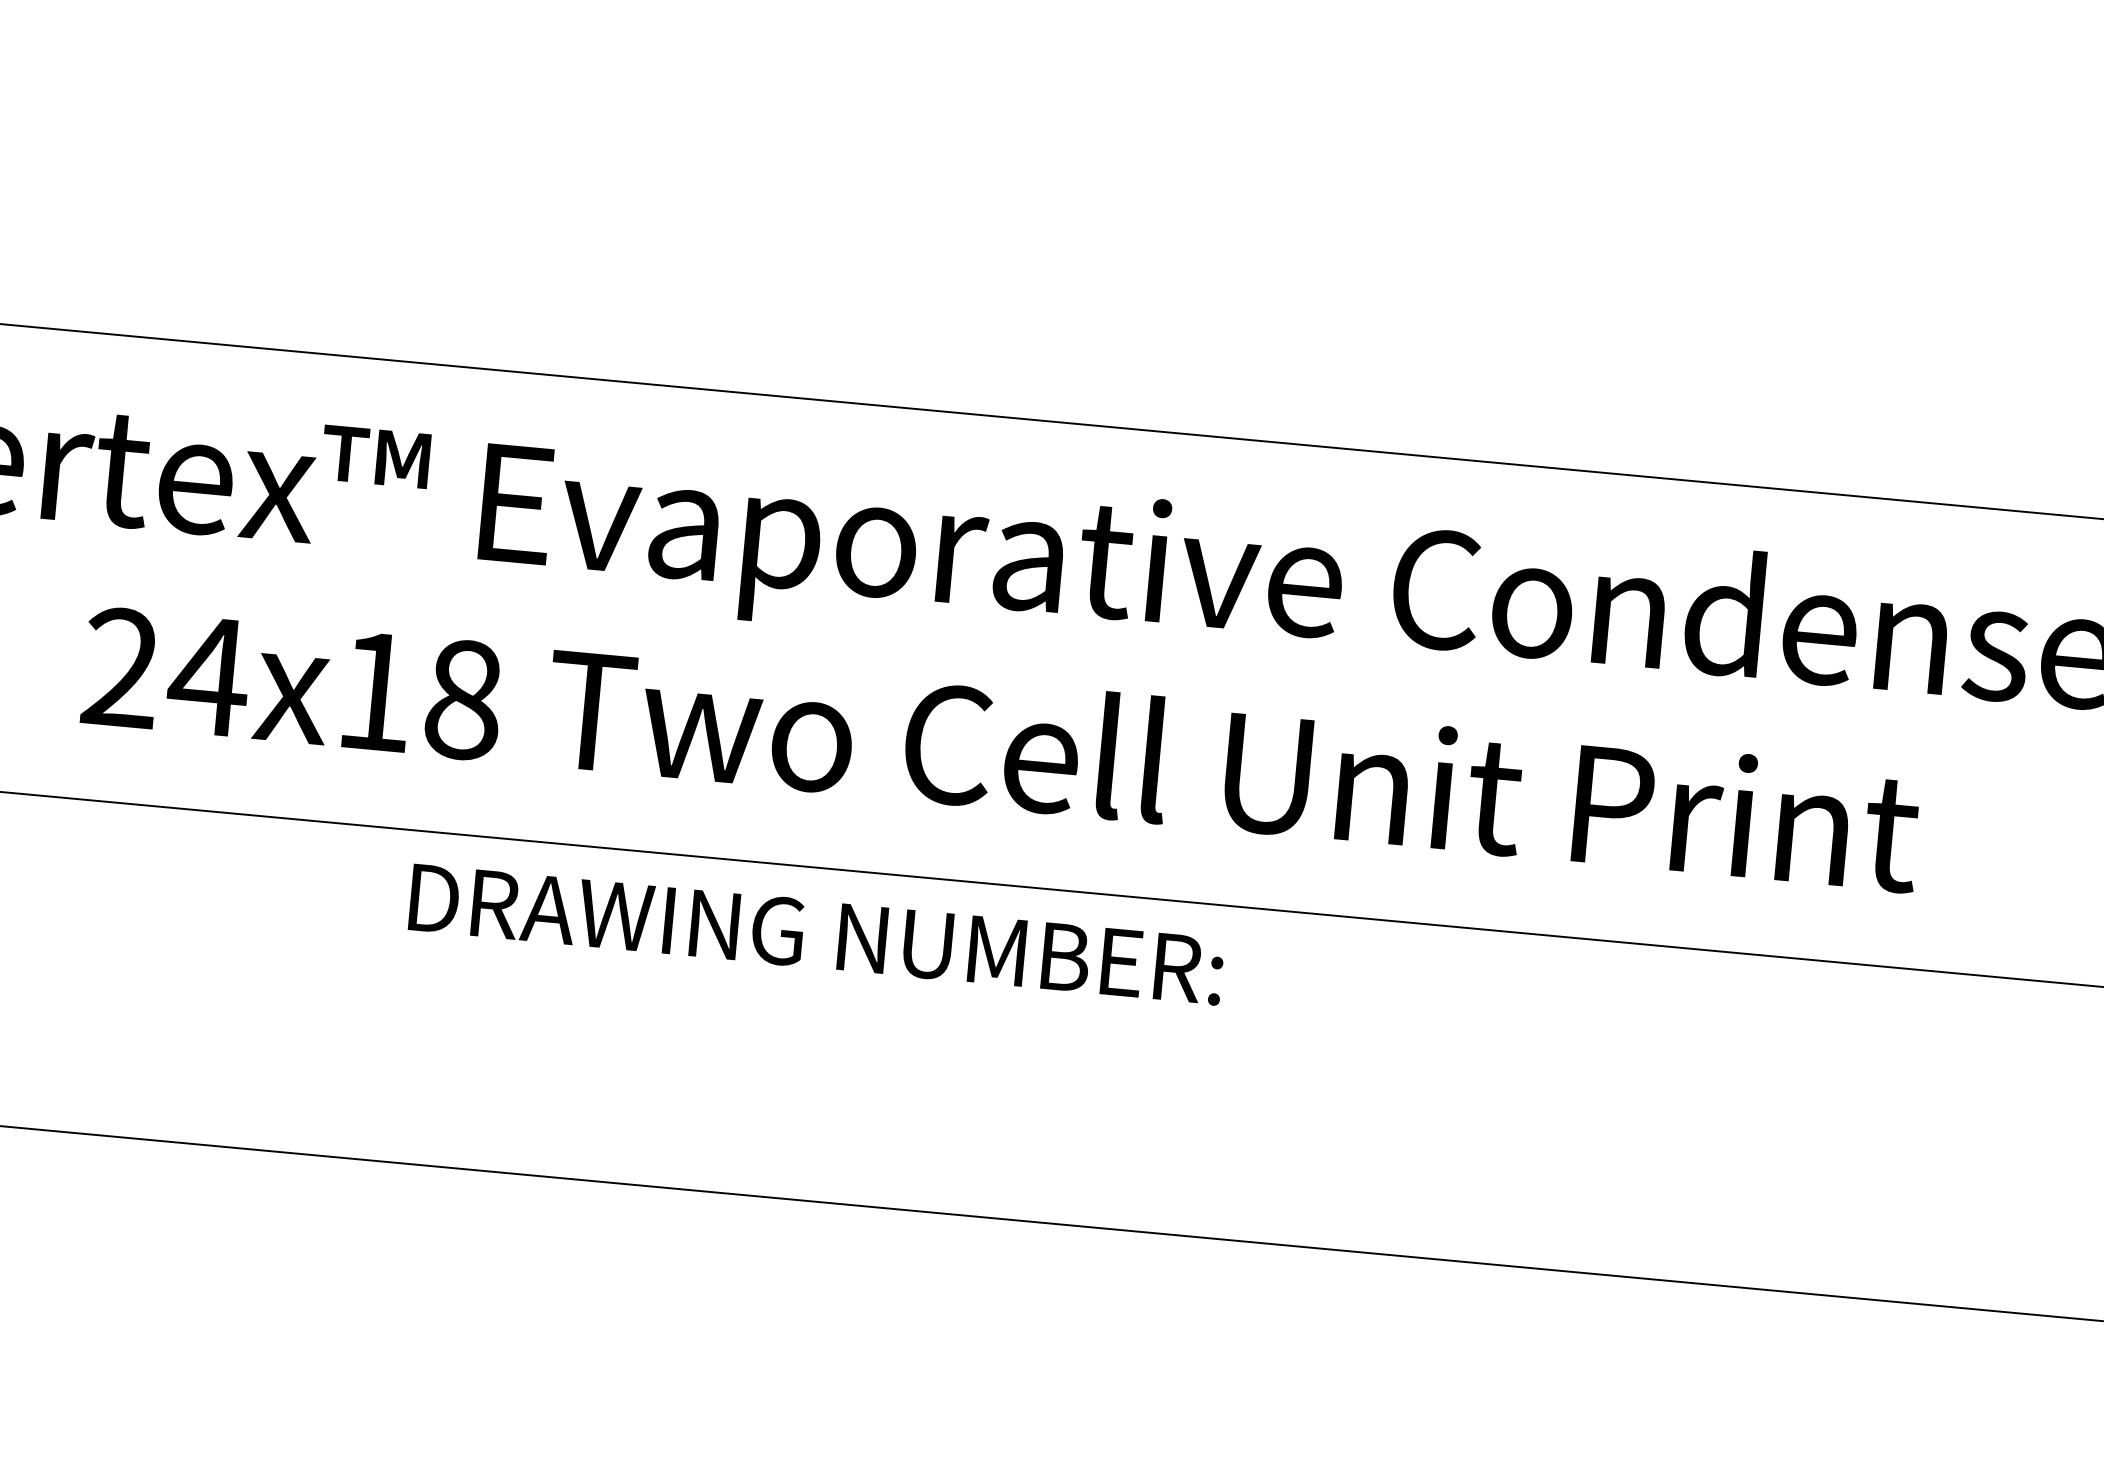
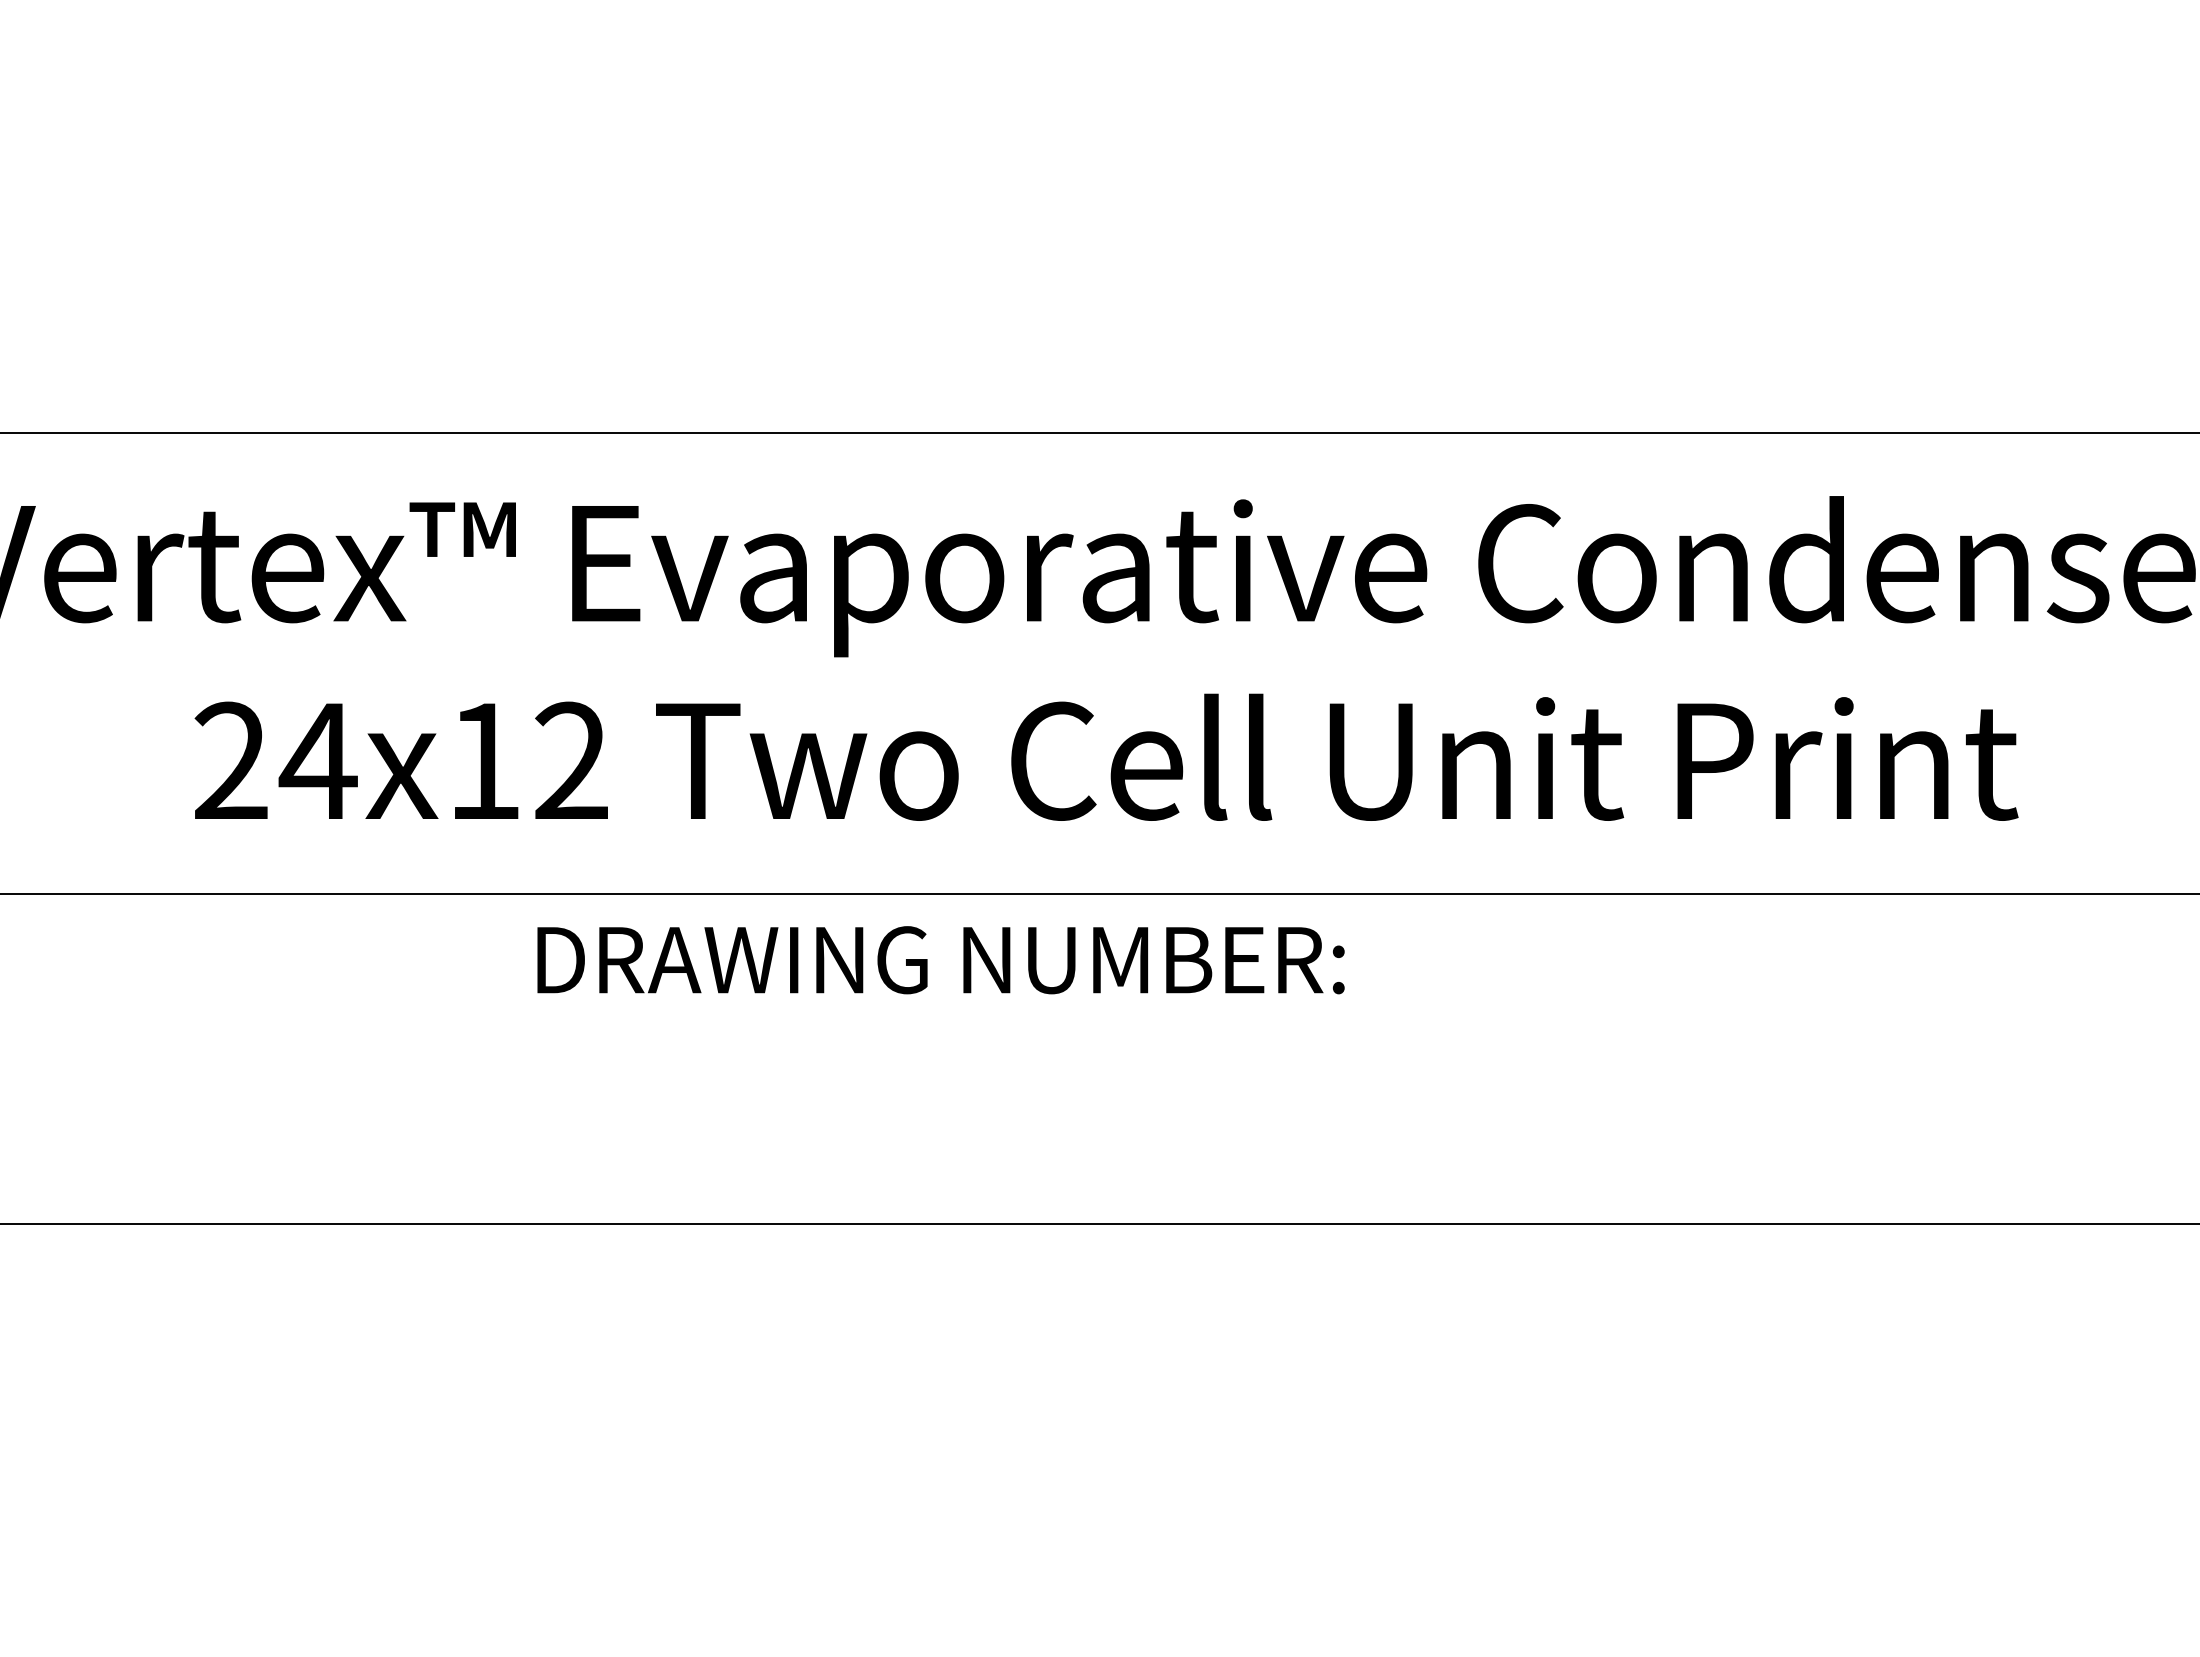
text: (463, 699) -> (571, 760), 24x18 -> 24x12

